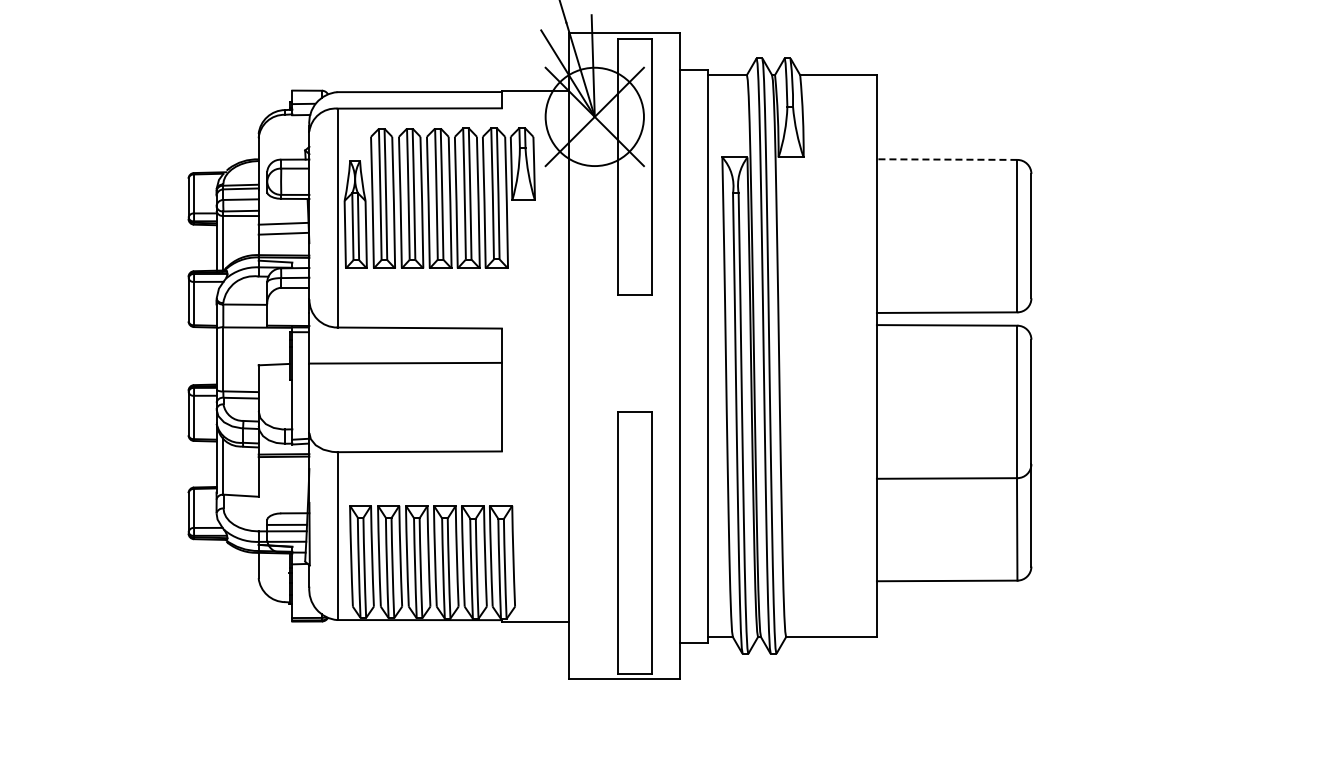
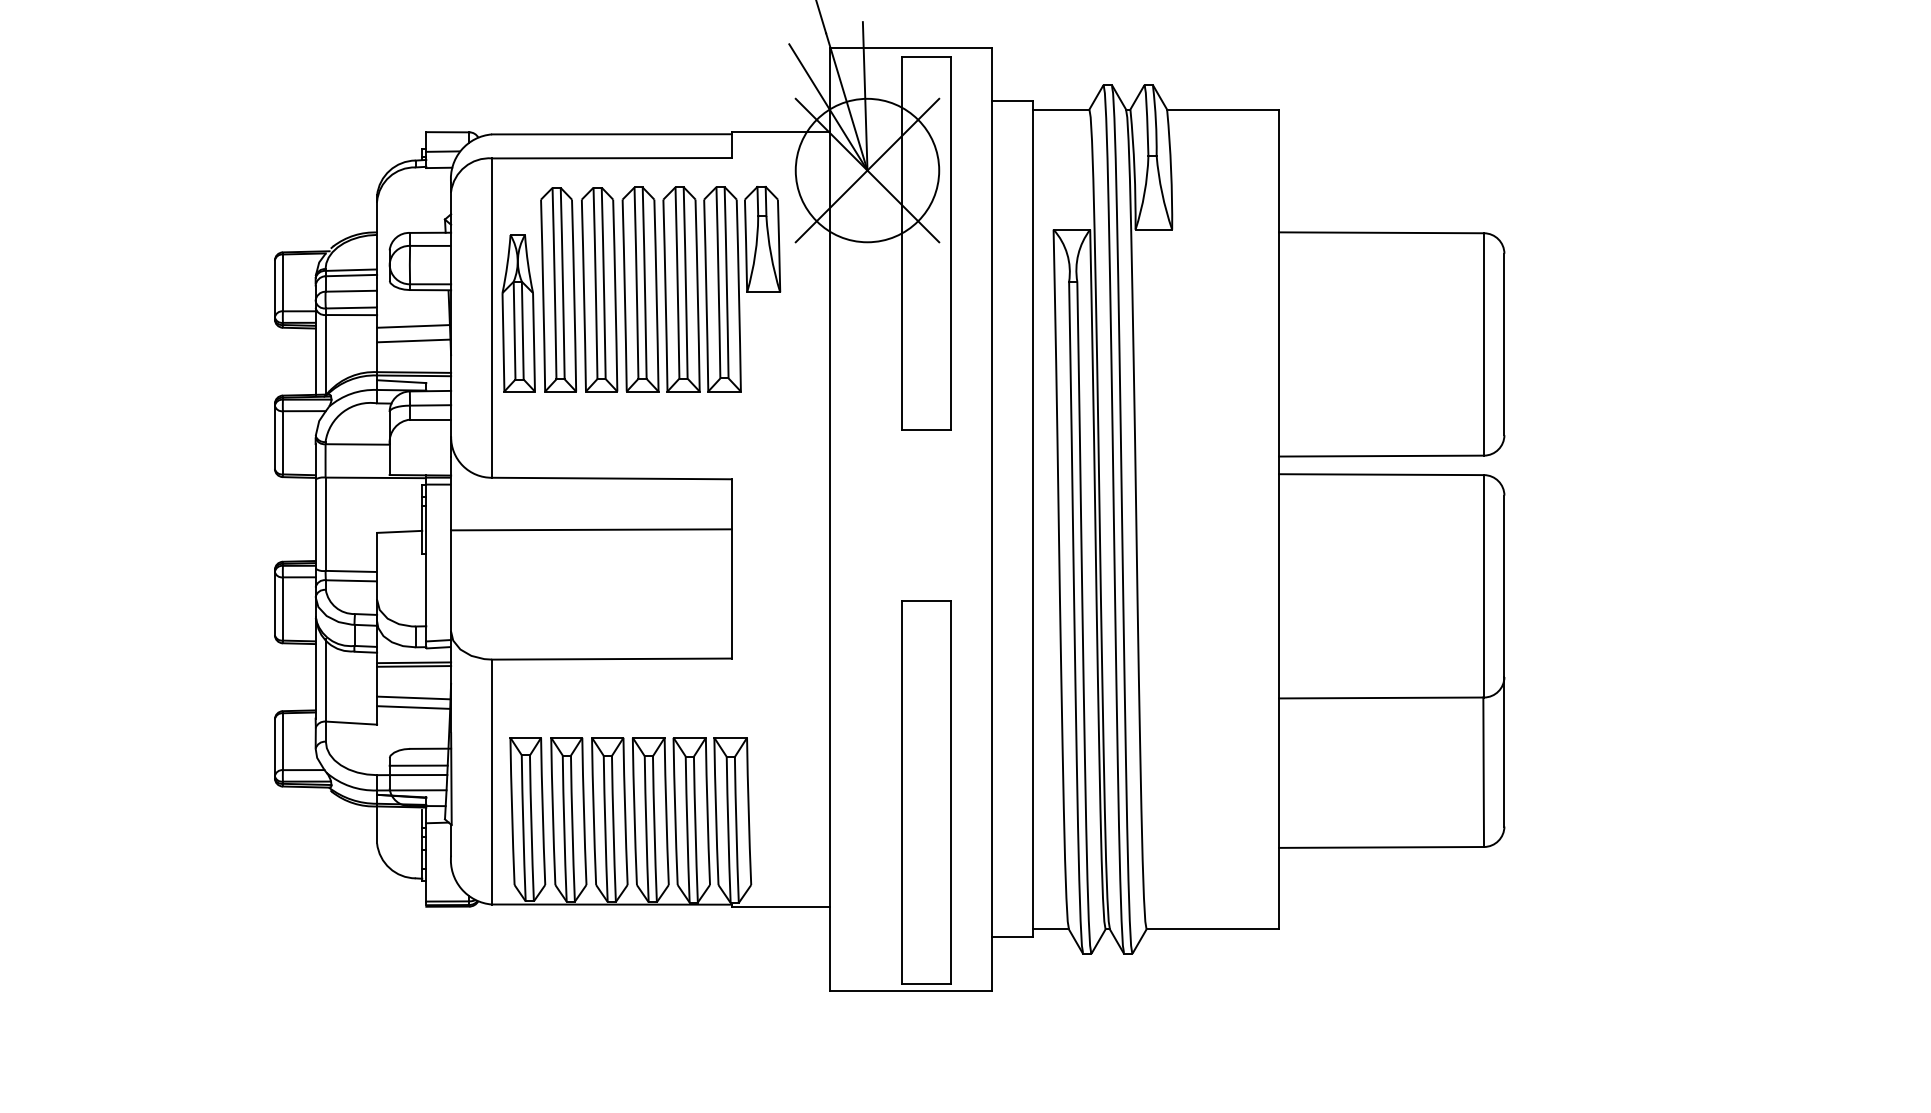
line: (946, 159) -> (1380, 232), dashed -> solid
line: (283, 478) -> (413, 698), added
line: (283, 484) -> (413, 706), added

